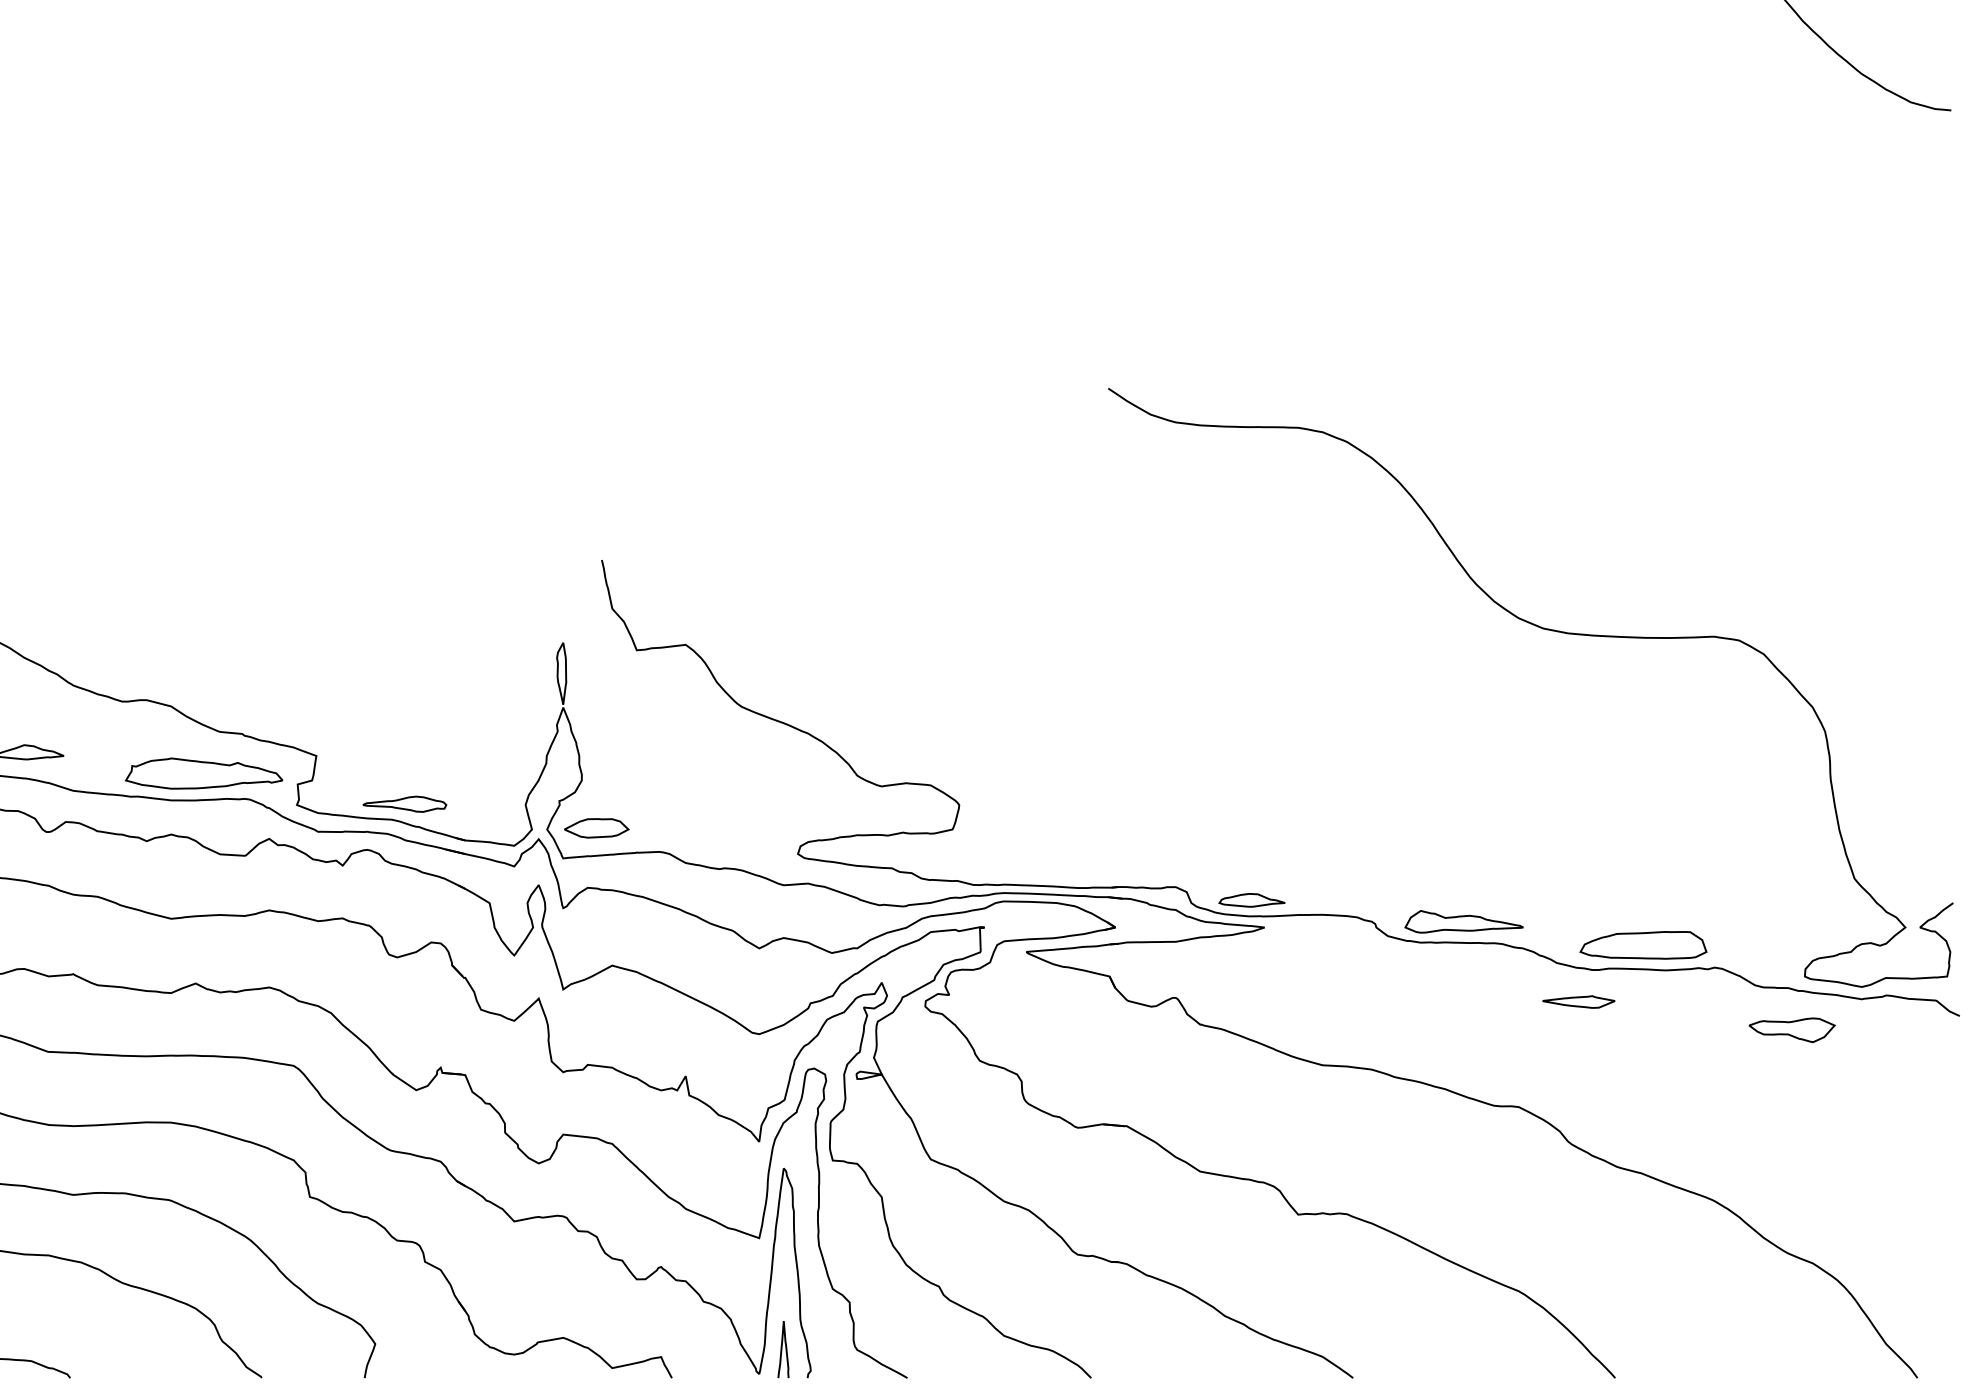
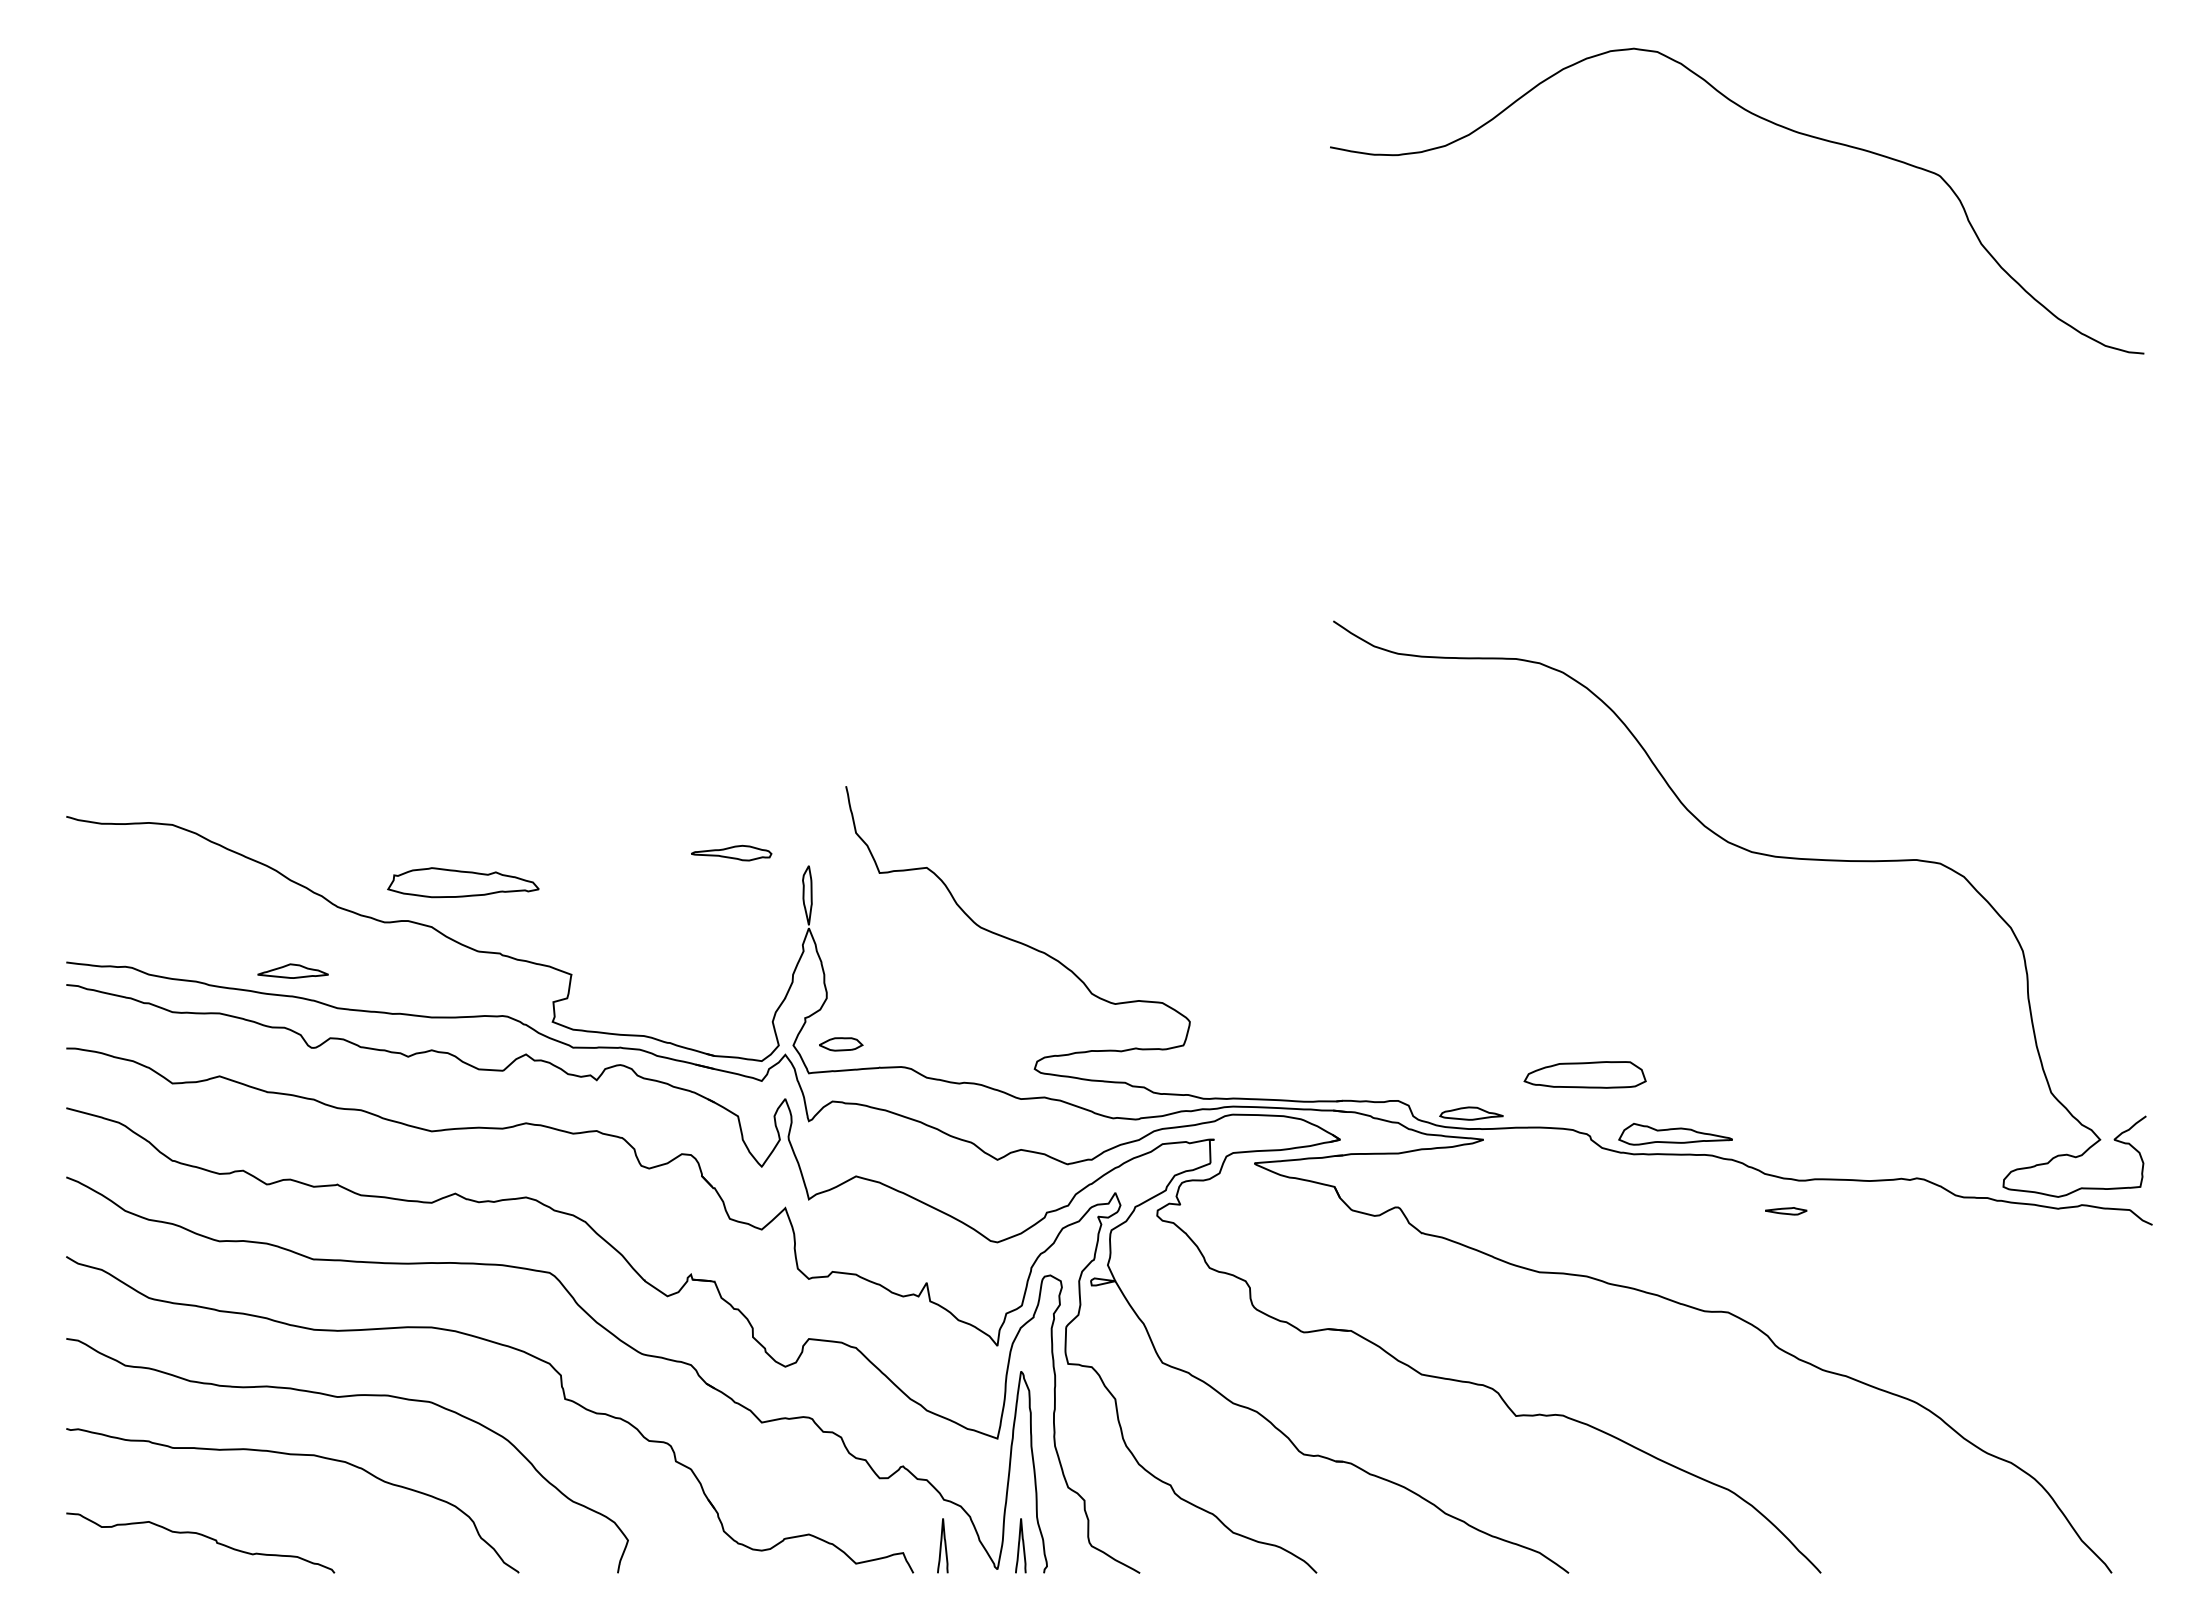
part: (204, 773) -> (463, 882), moved
part: (404, 803) -> (731, 852), moved
part: (596, 828) -> (840, 1044), size x0.7
part: (1642, 944) -> (1584, 1074), moved
part: (1579, 1001) -> (1786, 1210), size x0.6
part: (1792, 1030) -> (1991, 1238), removed
curve: (701, 1349) -> (941, 1545), added

